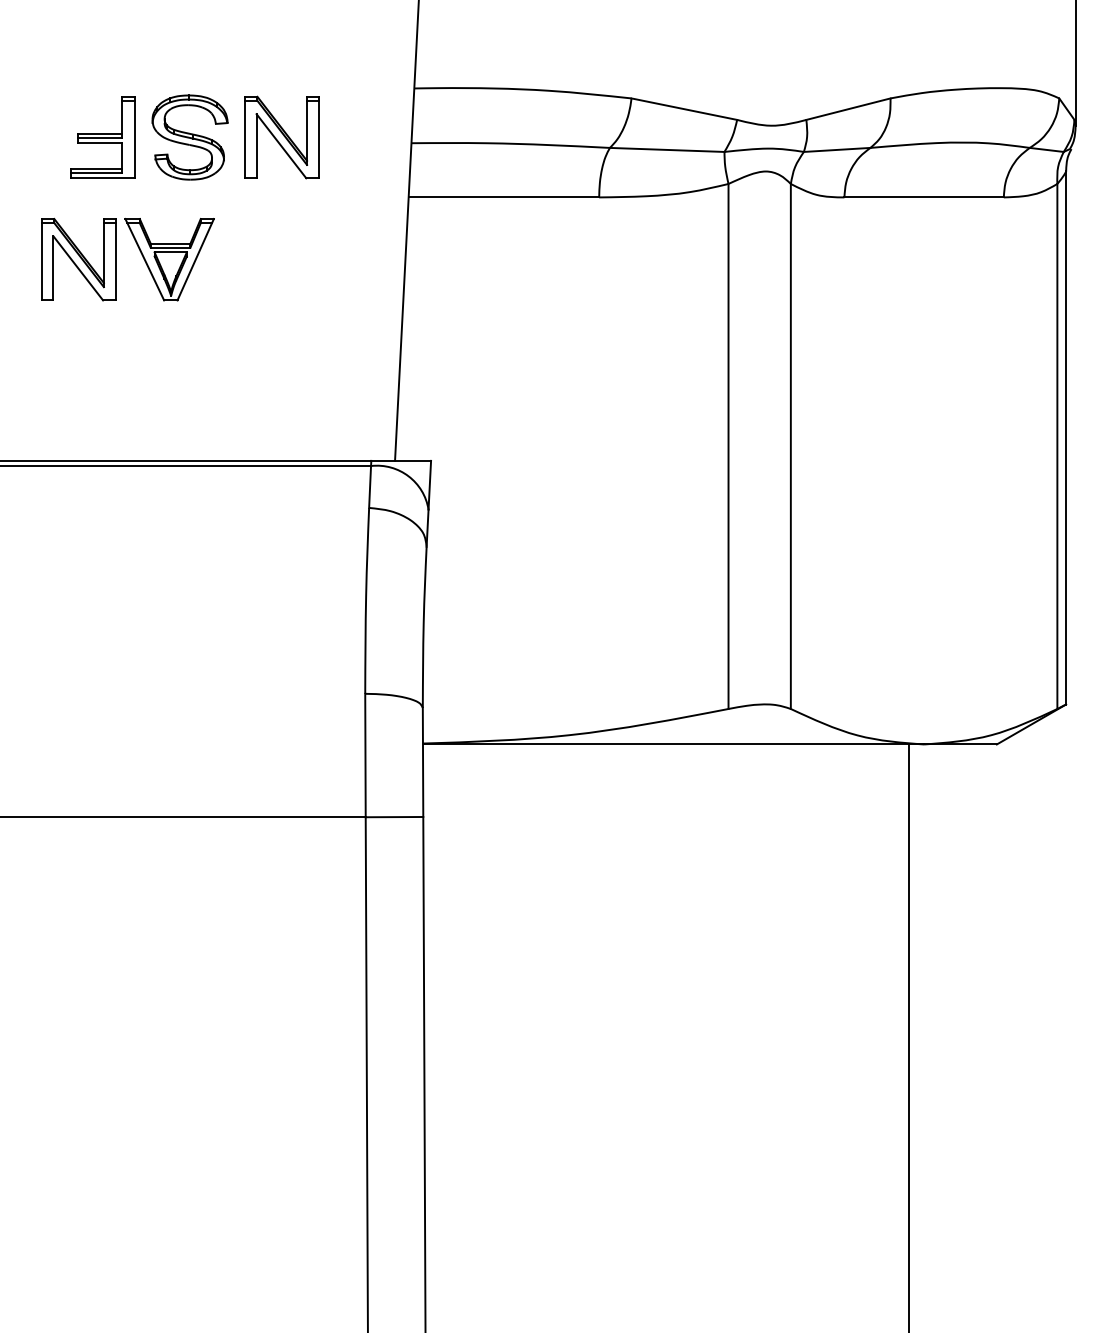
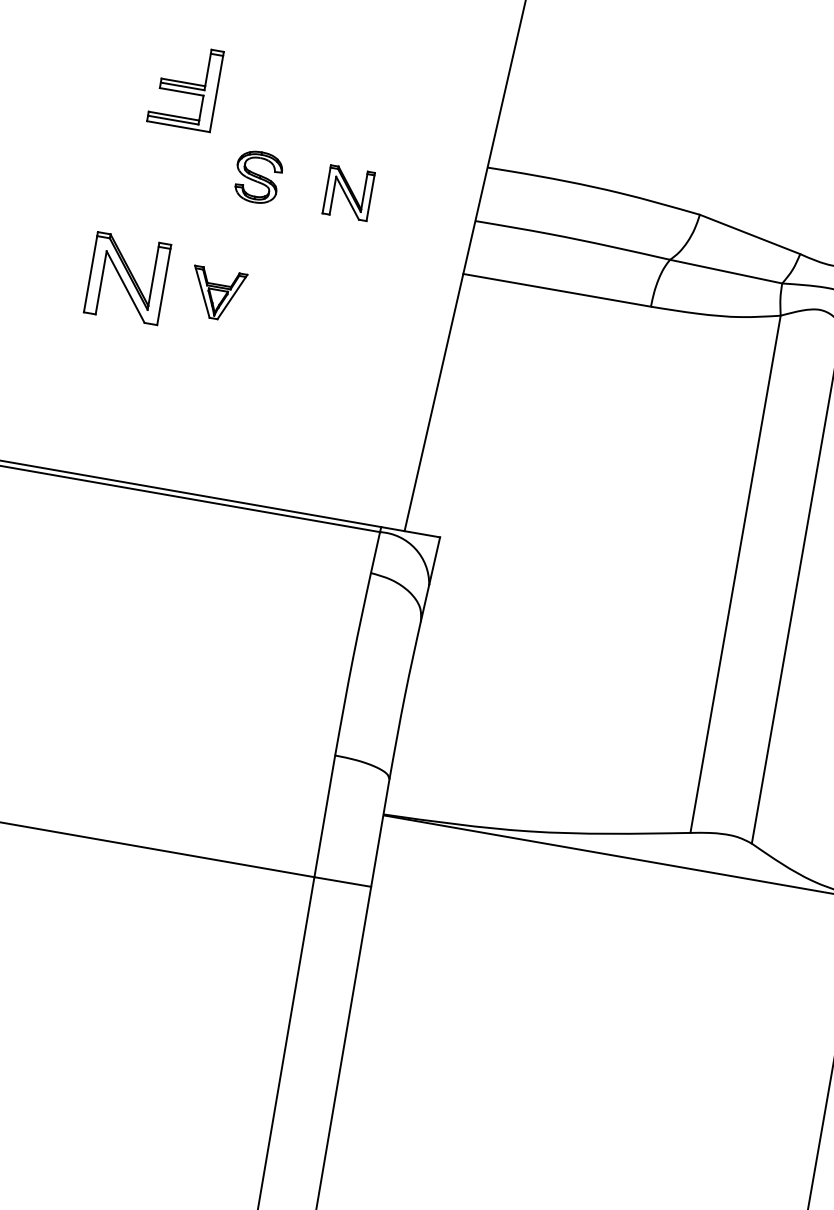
part: (102, 137) -> (185, 86), moved
part: (189, 137) -> (257, 177), size x0.6
part: (281, 137) -> (348, 193), size x0.6
part: (169, 259) -> (217, 294), size x0.6

